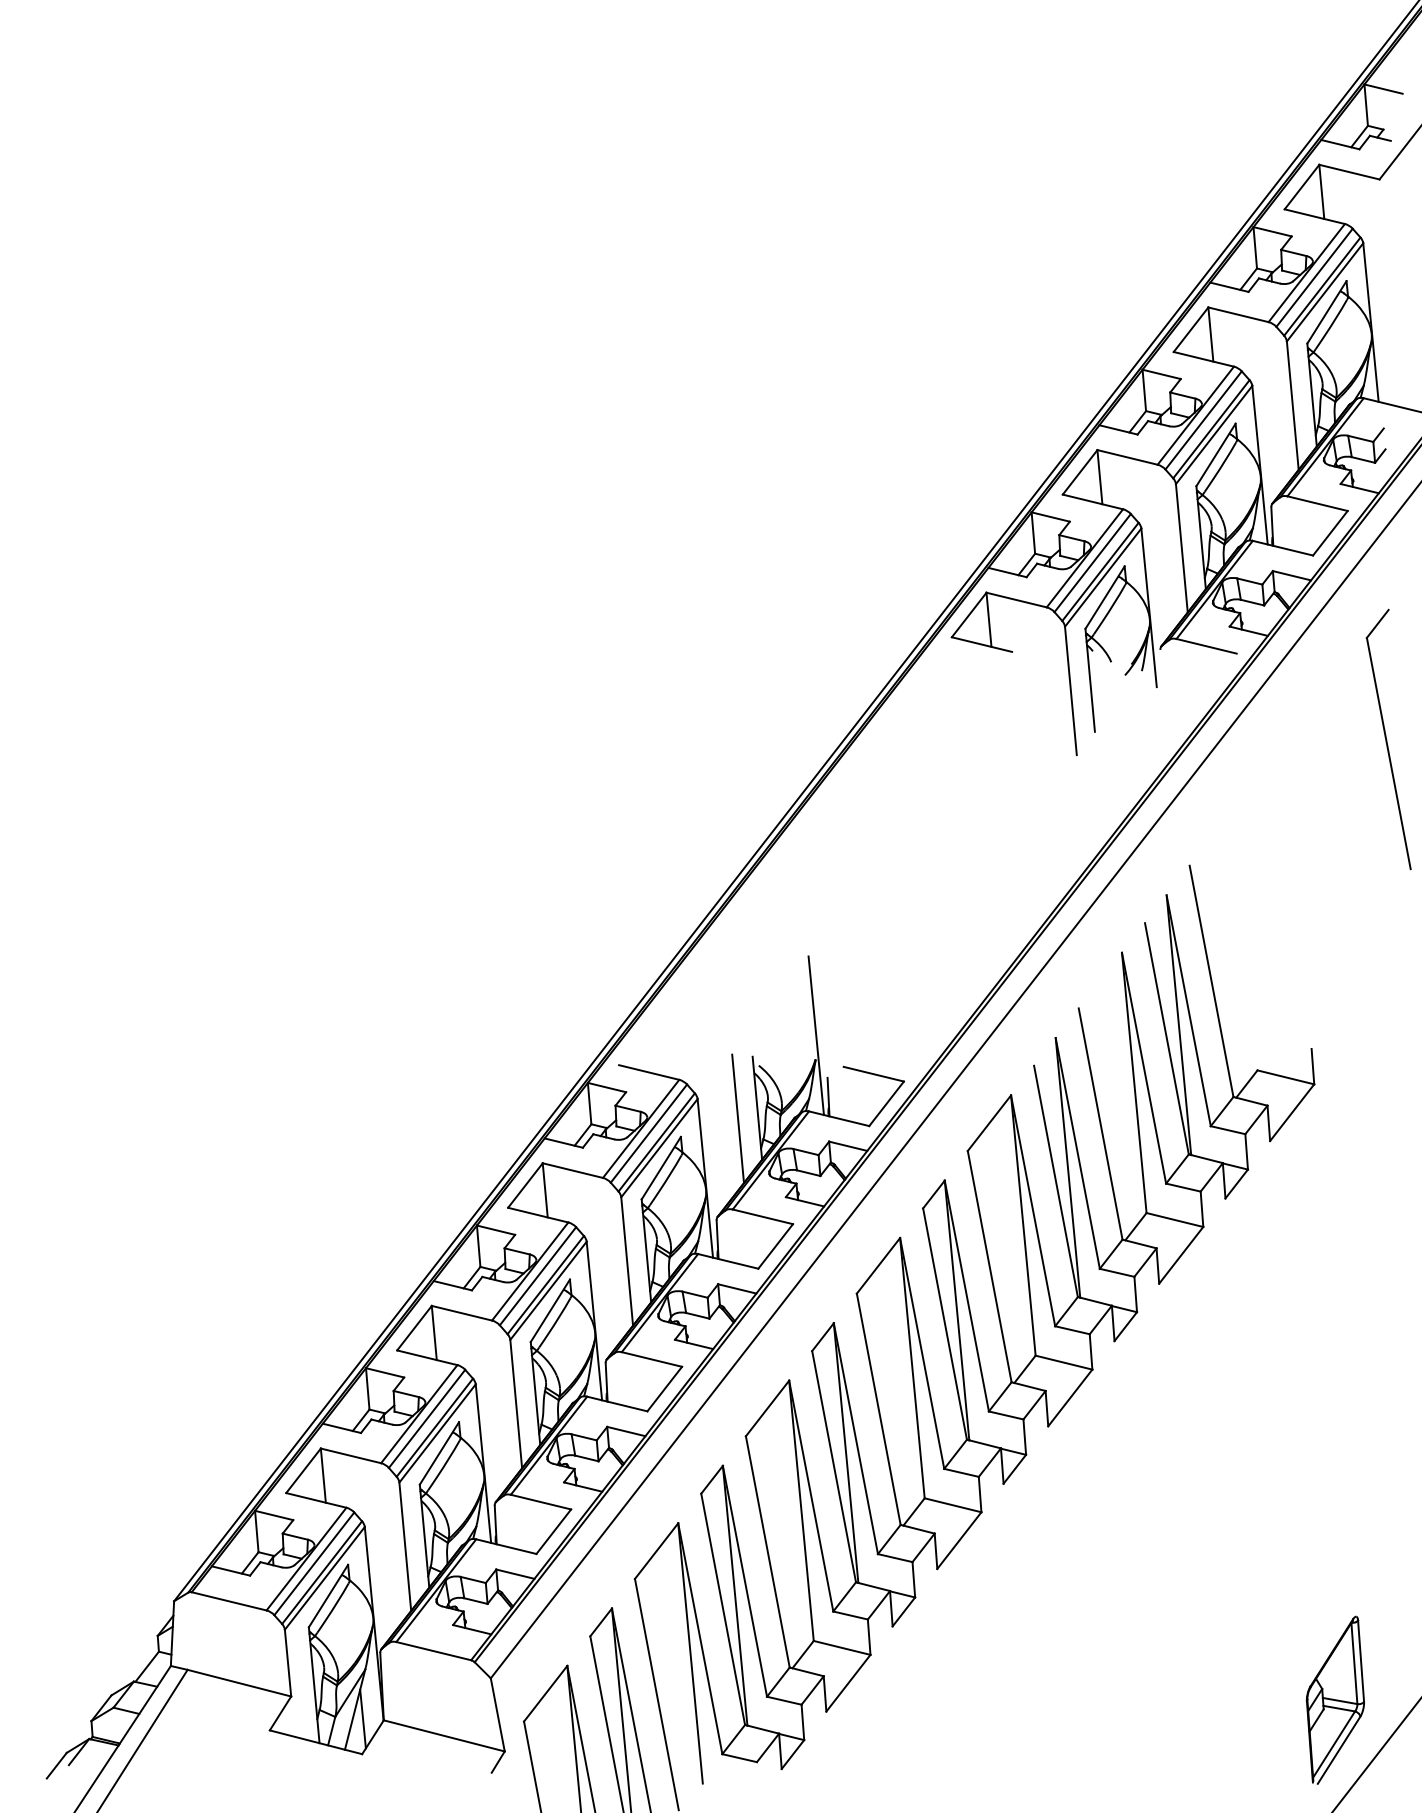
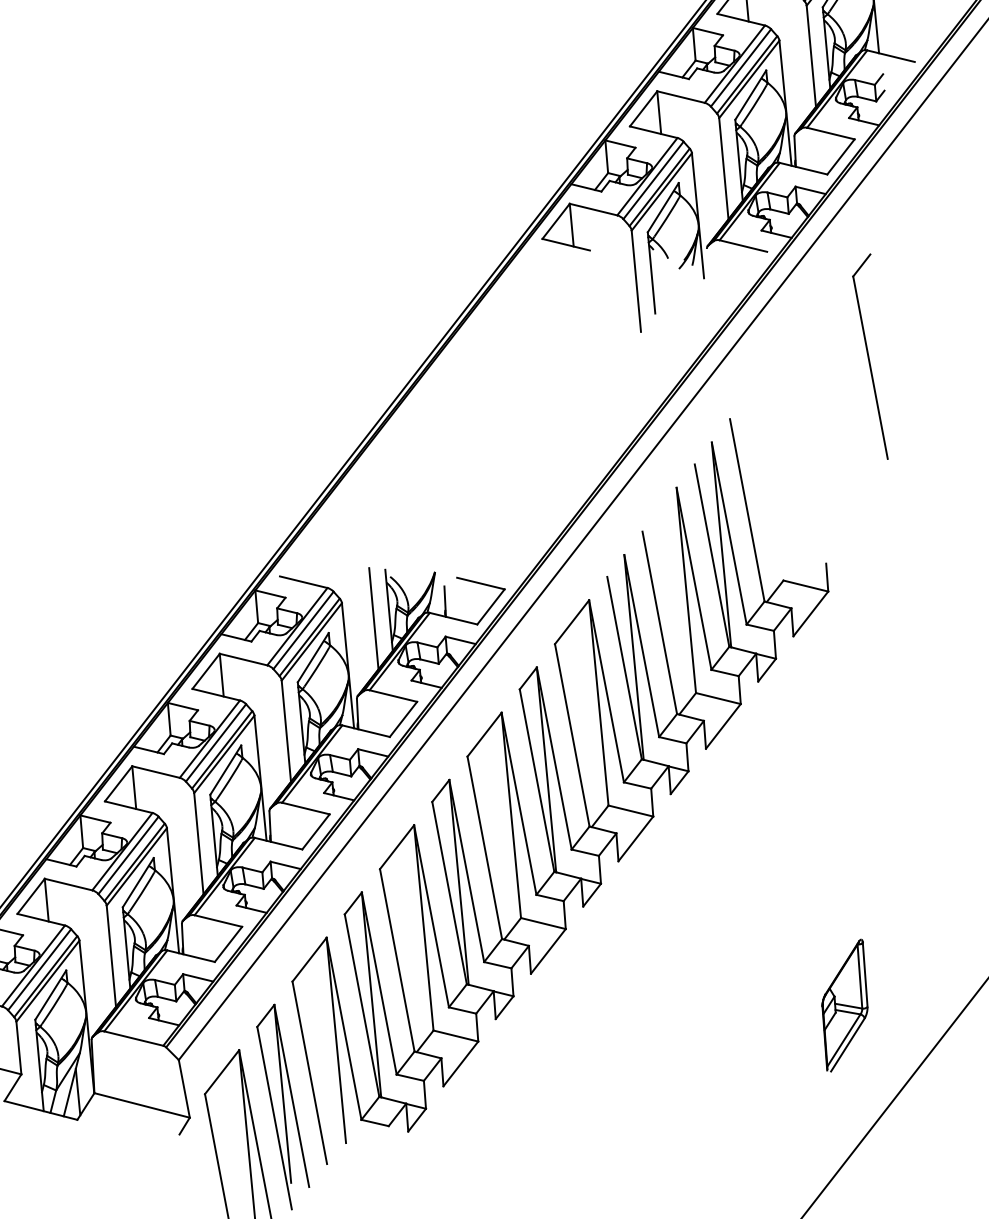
part: (1388, 739) -> (870, 356), moved
line: (815, 1035) -> (434, 553), removed
part: (1334, 1699) -> (844, 1004), moved

